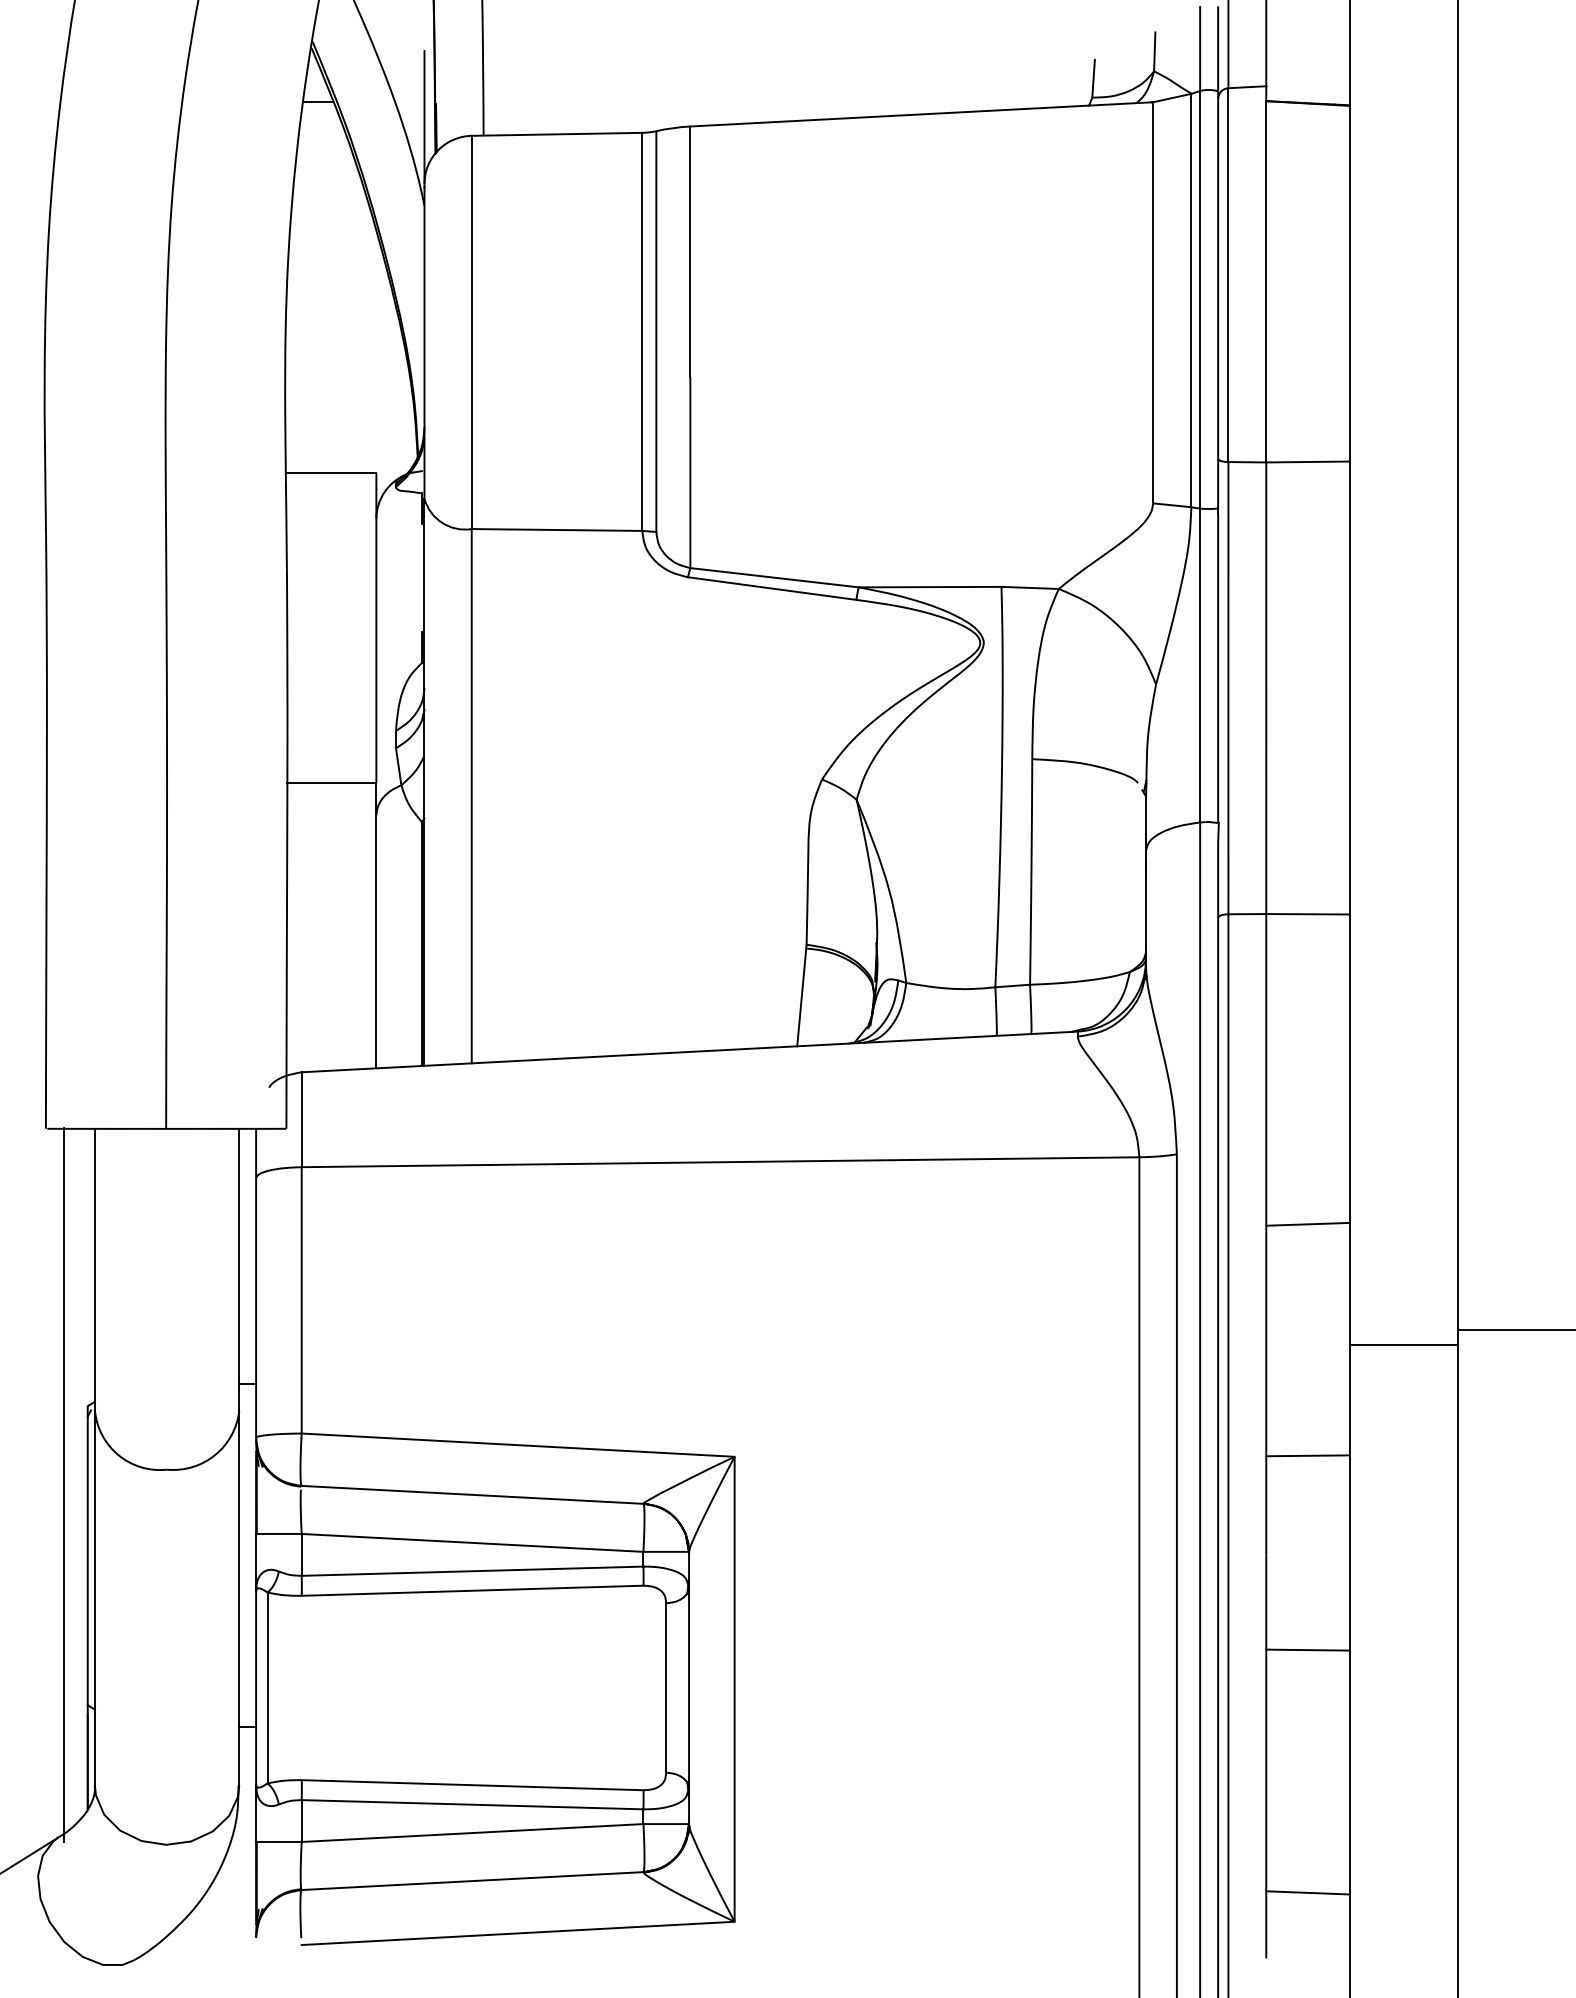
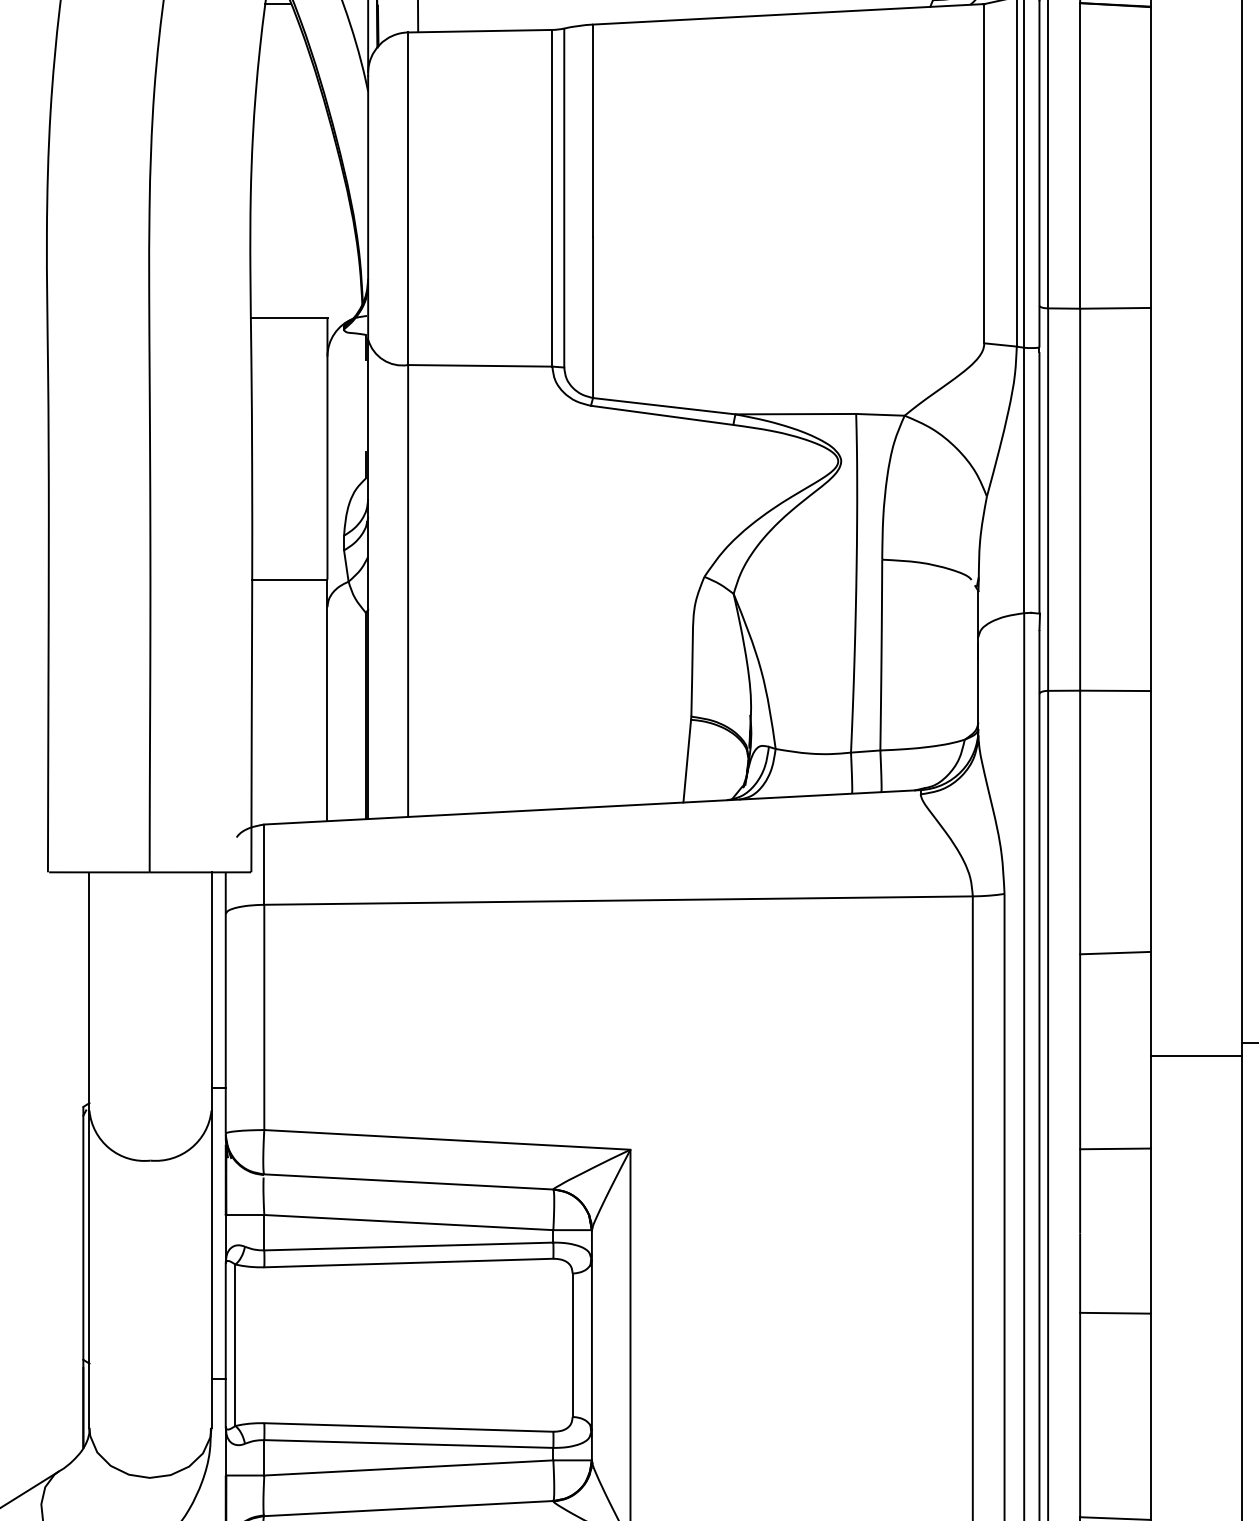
line: (63, 1484) -> (62, 1173), removed

